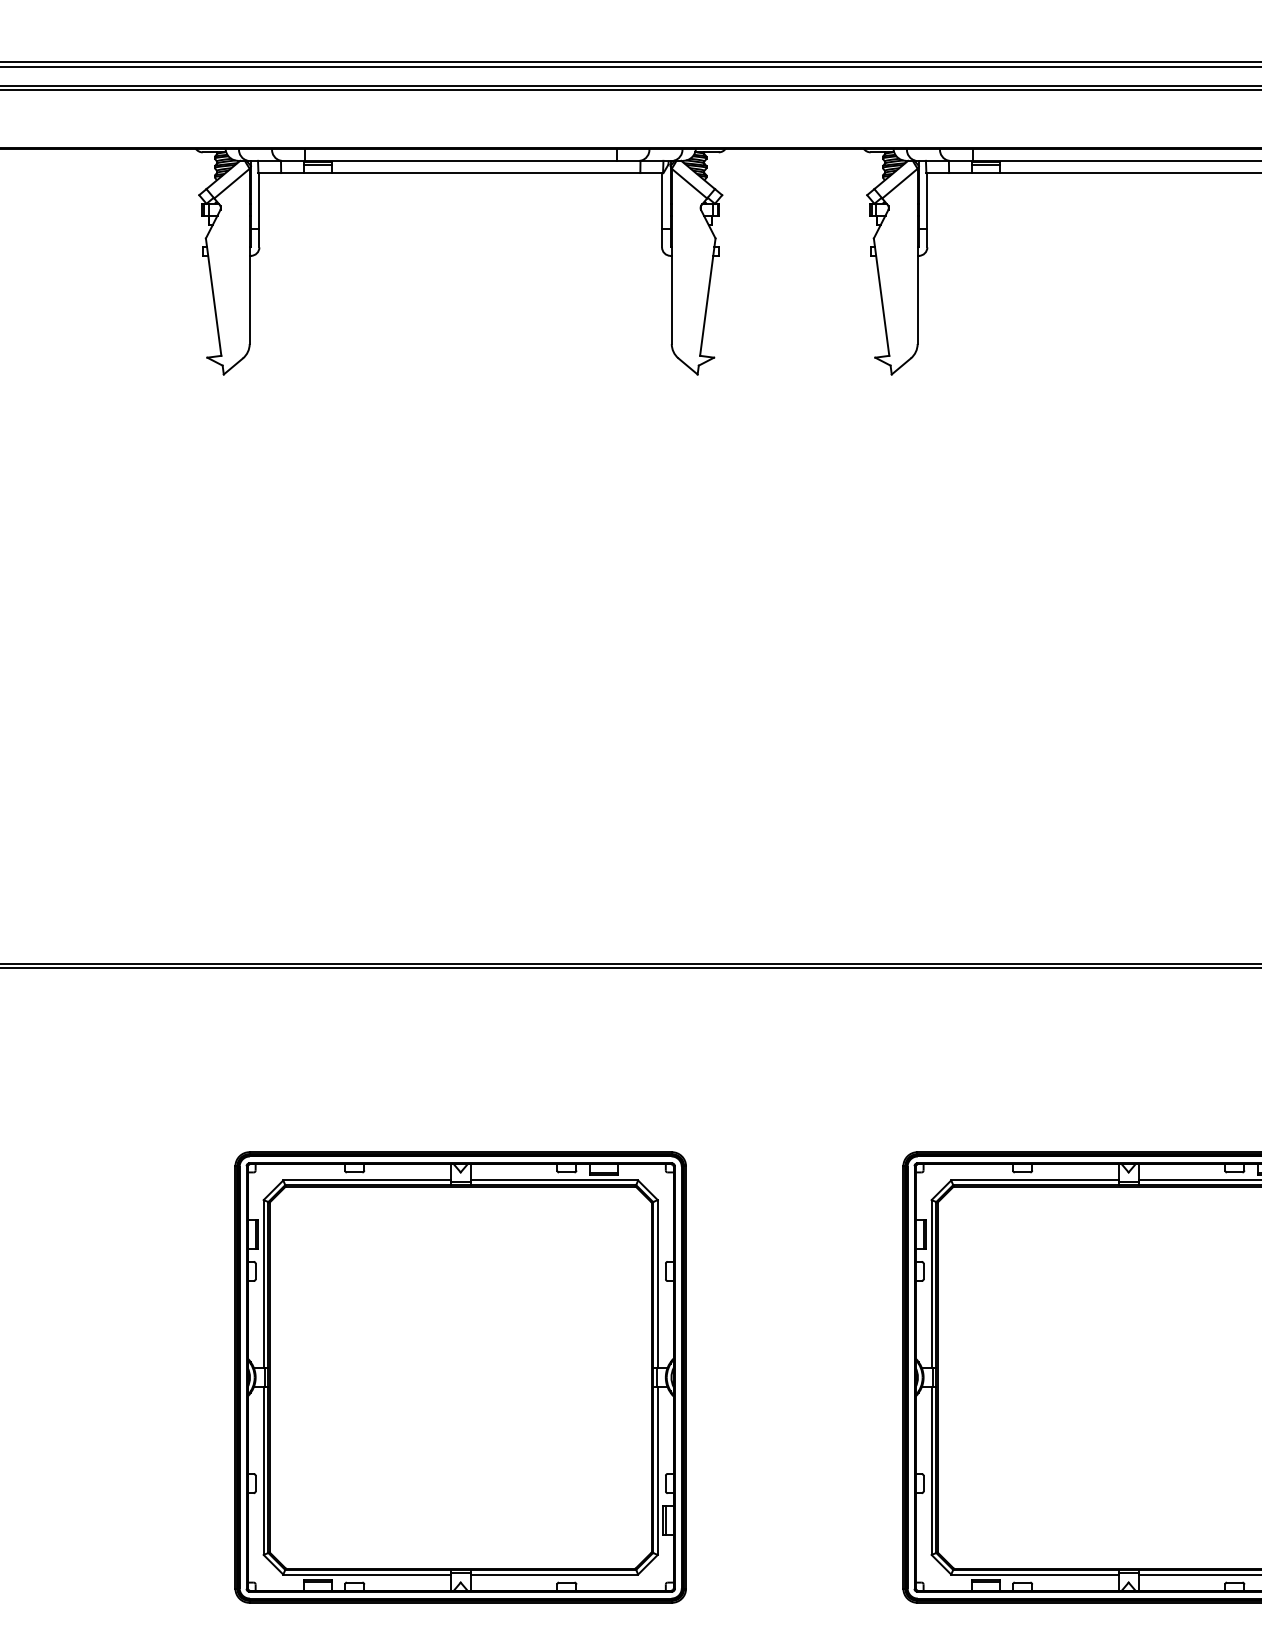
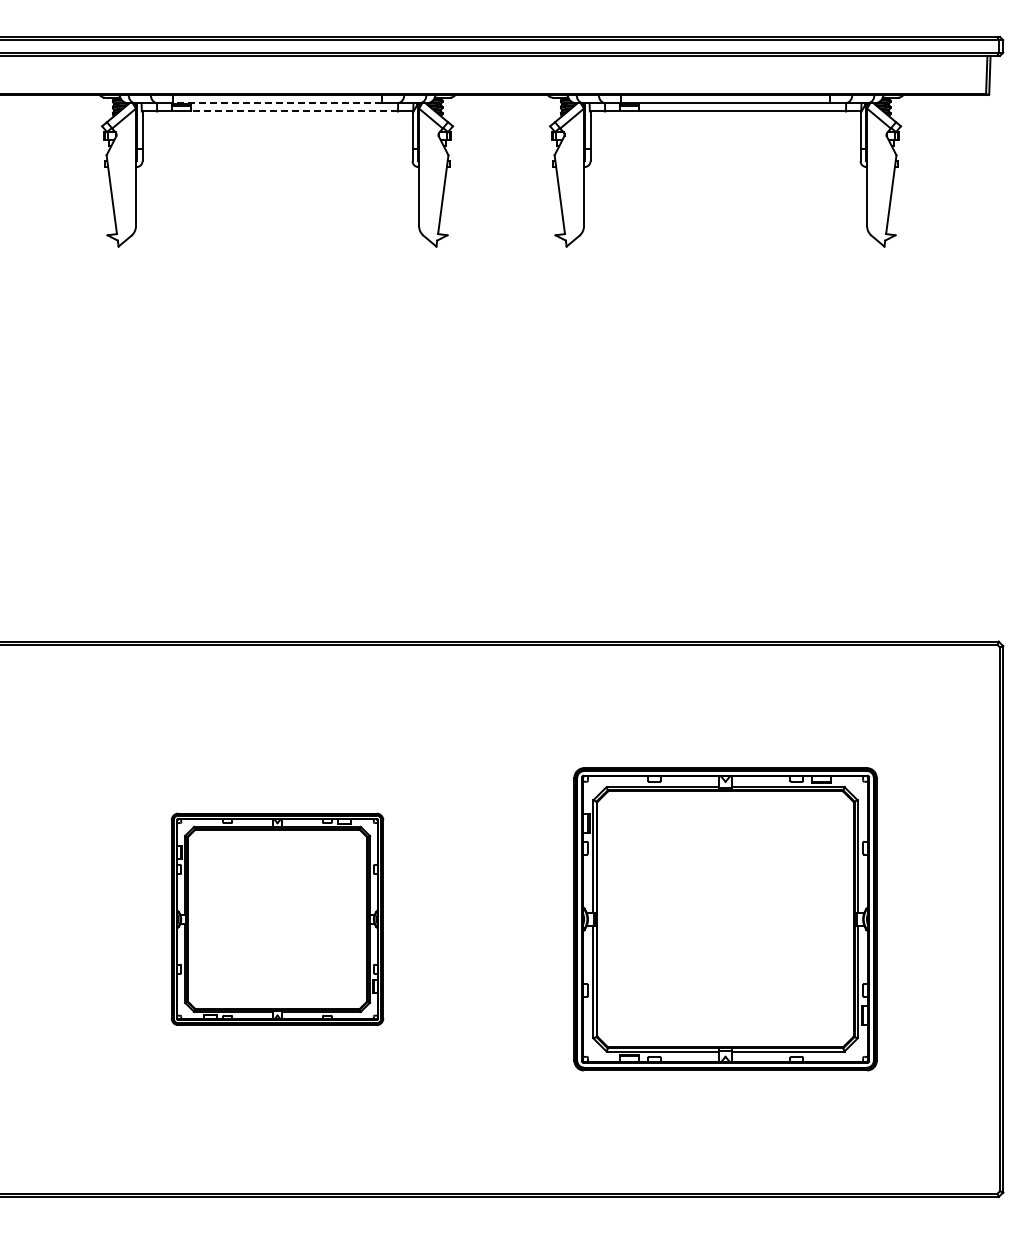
line: (460, 161) -> (277, 103), solid -> dashed
line: (486, 173) -> (294, 111), solid -> dashed
part: (460, 1377) -> (277, 919), size x0.7

